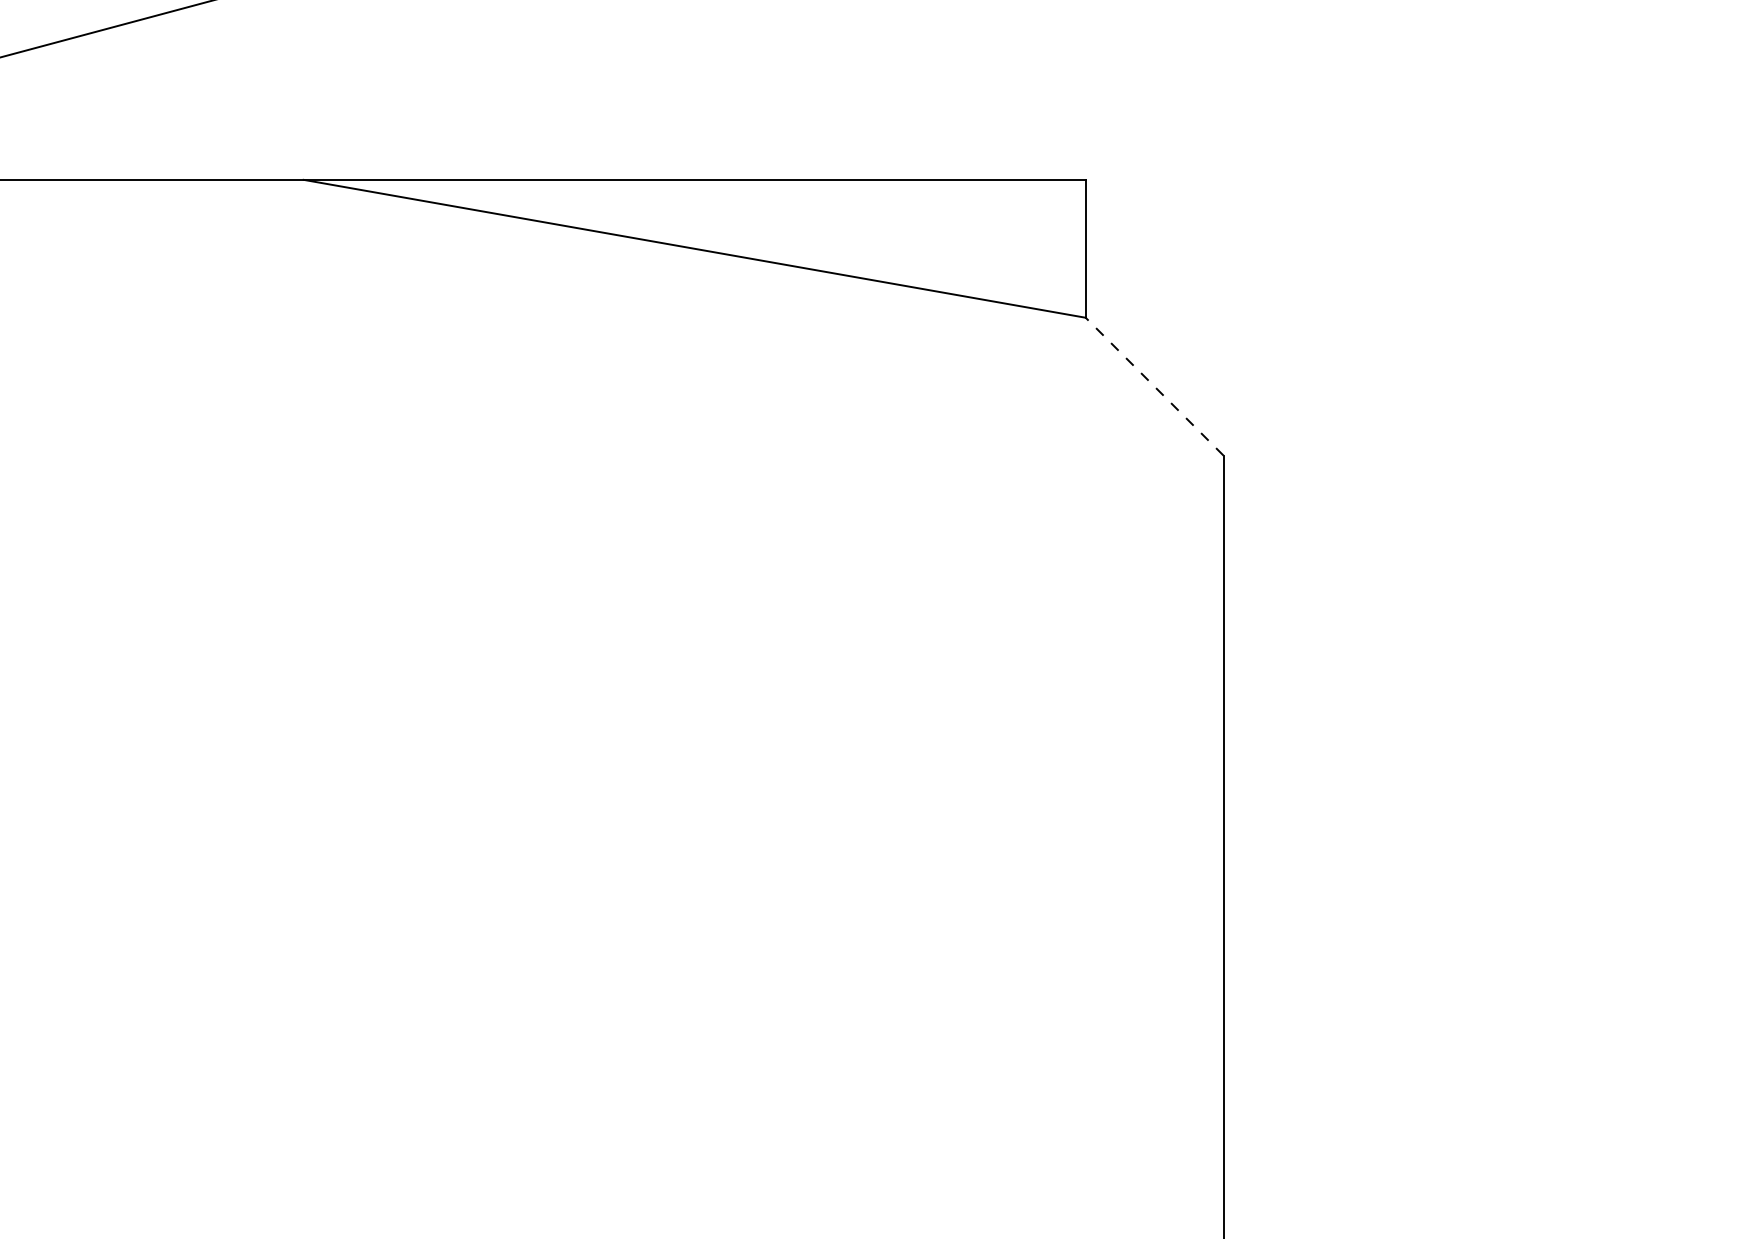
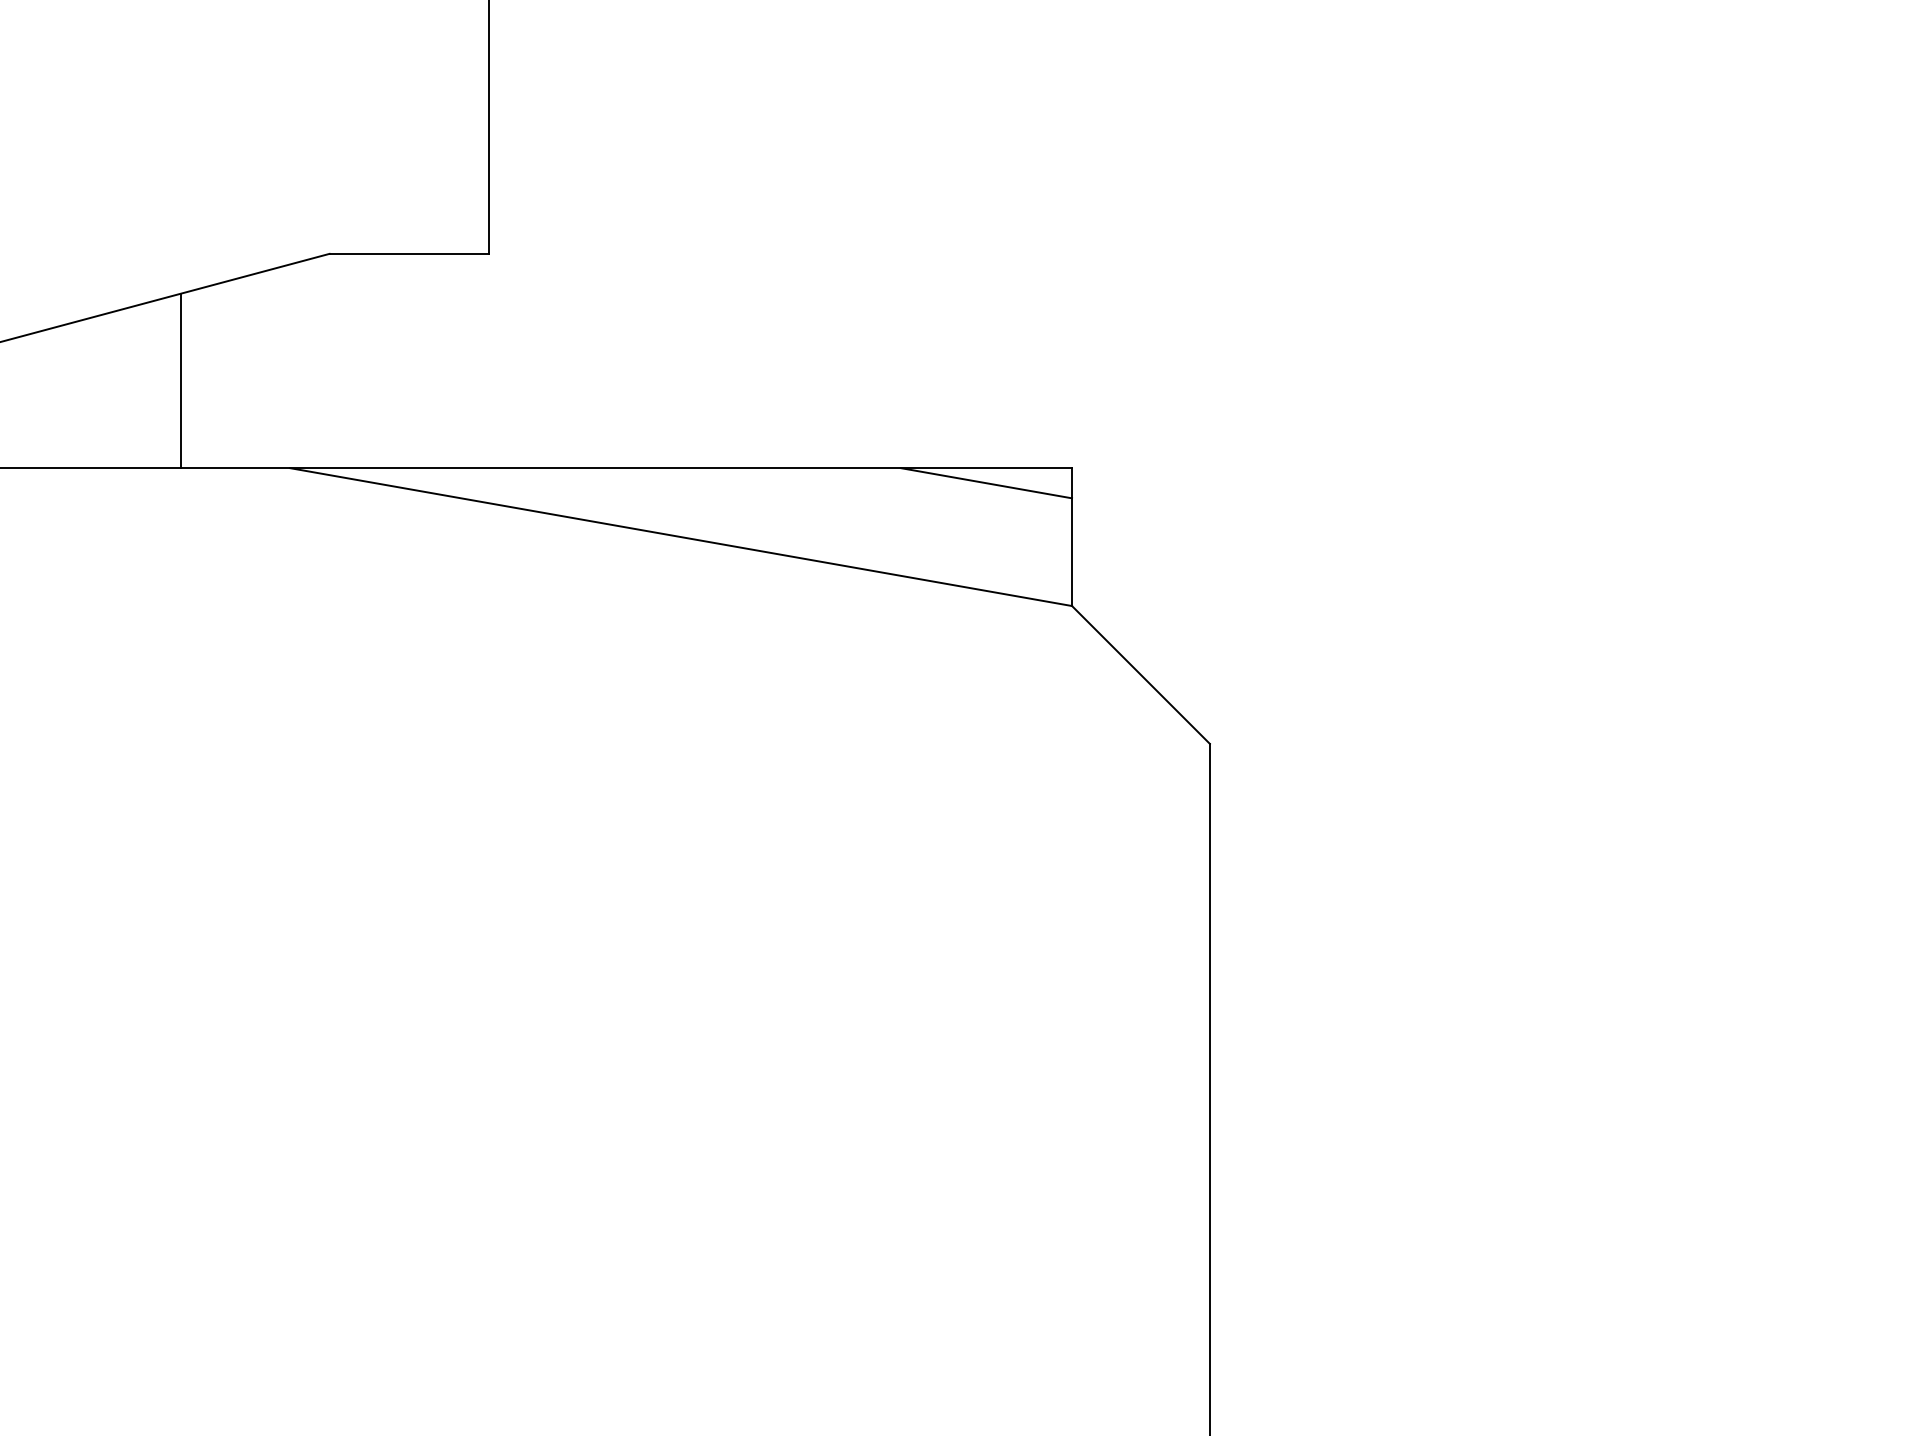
line: (195, 92) -> (181, 380), added
line: (1000, 195) -> (986, 483), added
line: (1154, 386) -> (1140, 674), dashed -> solid

